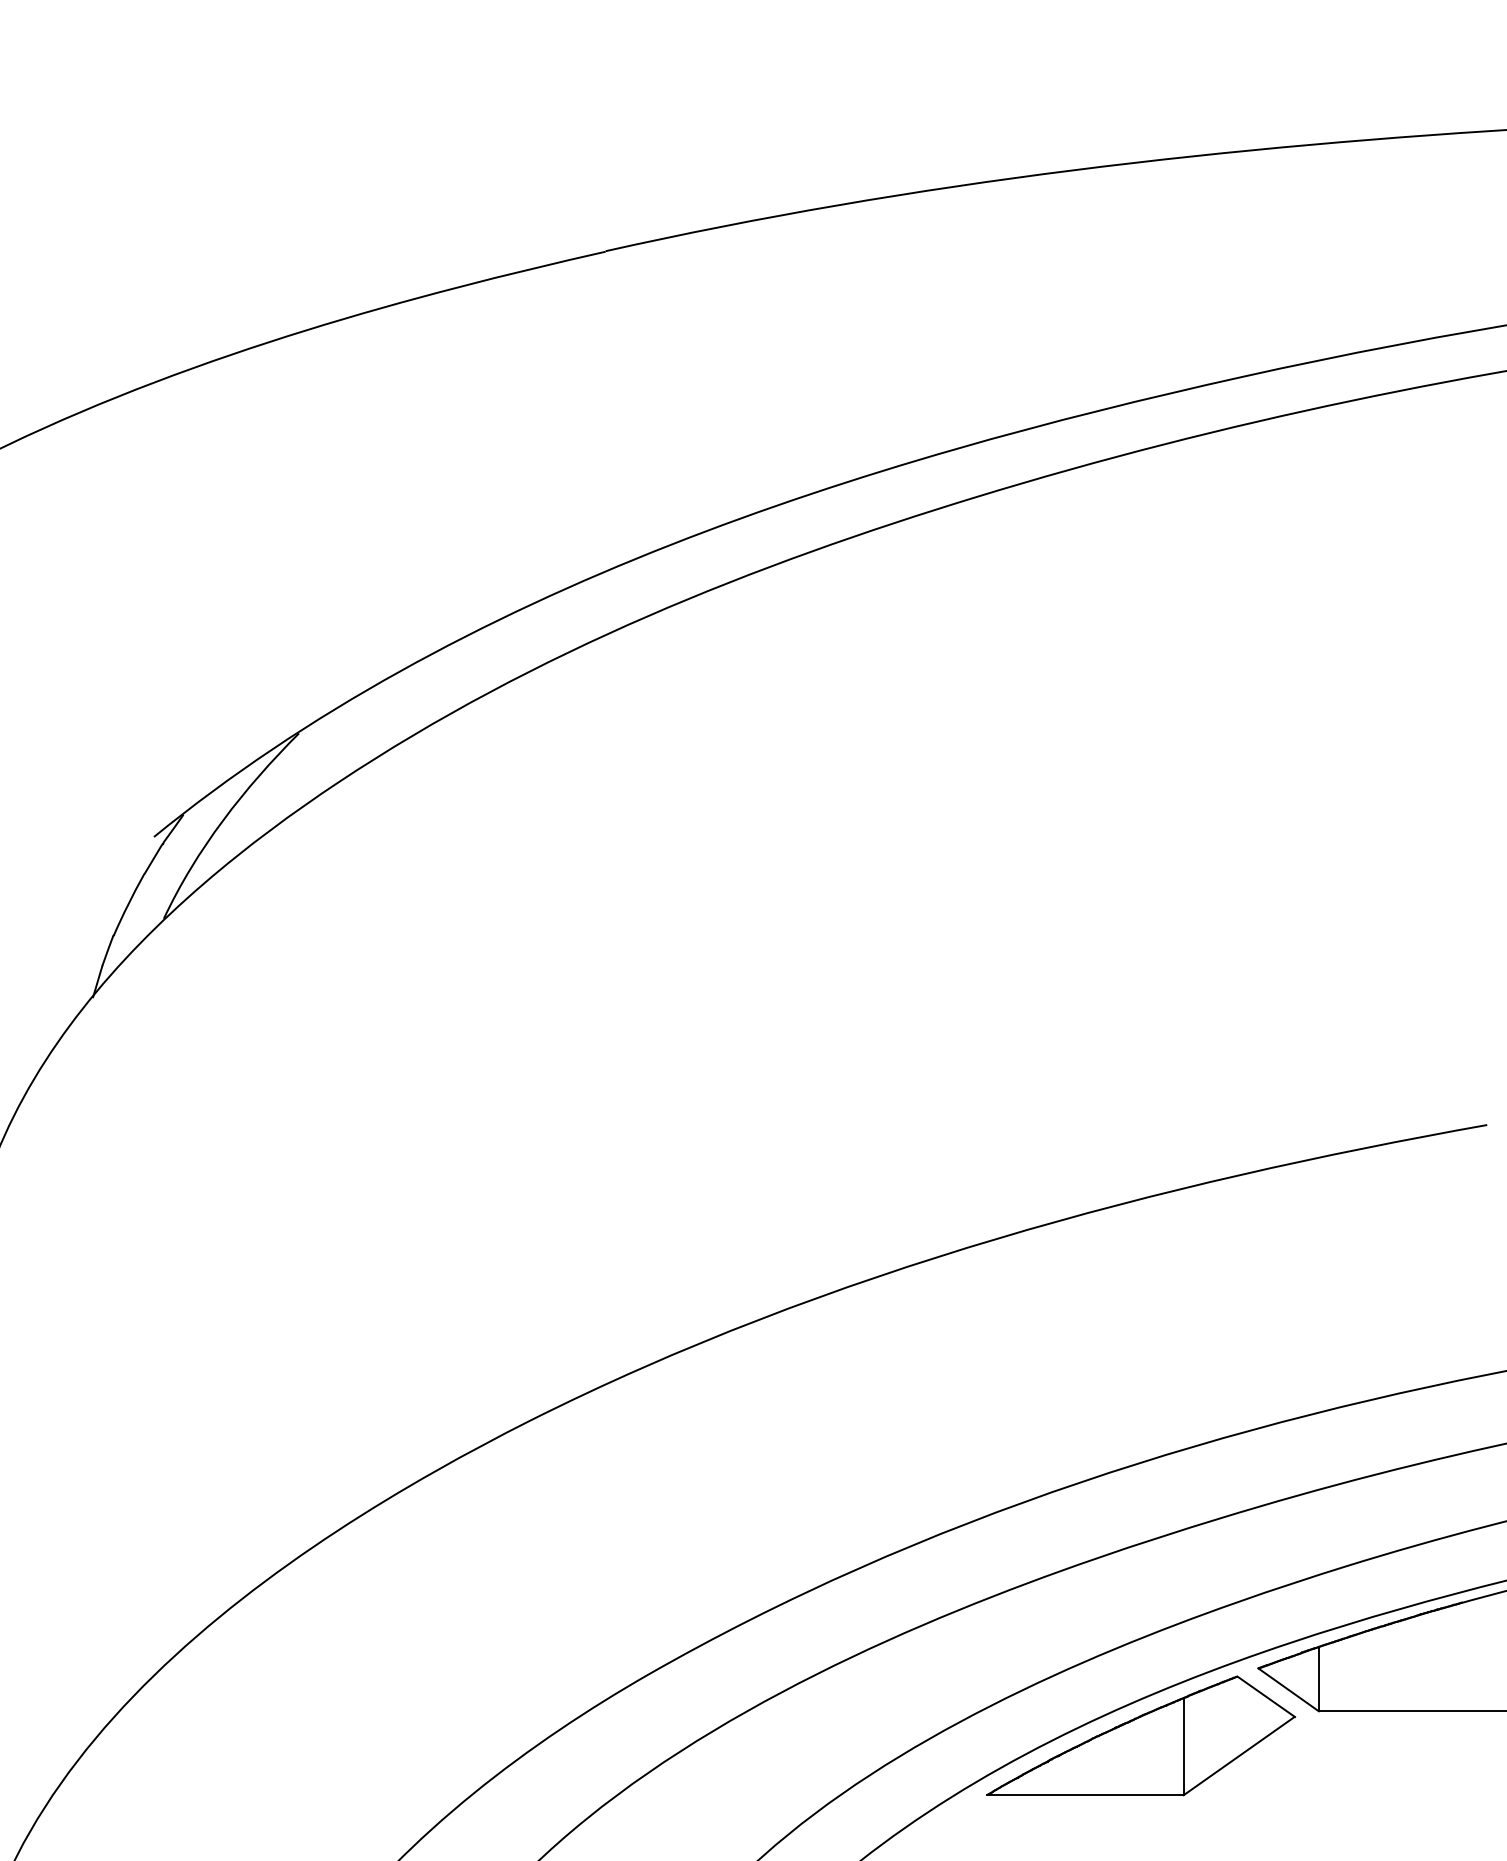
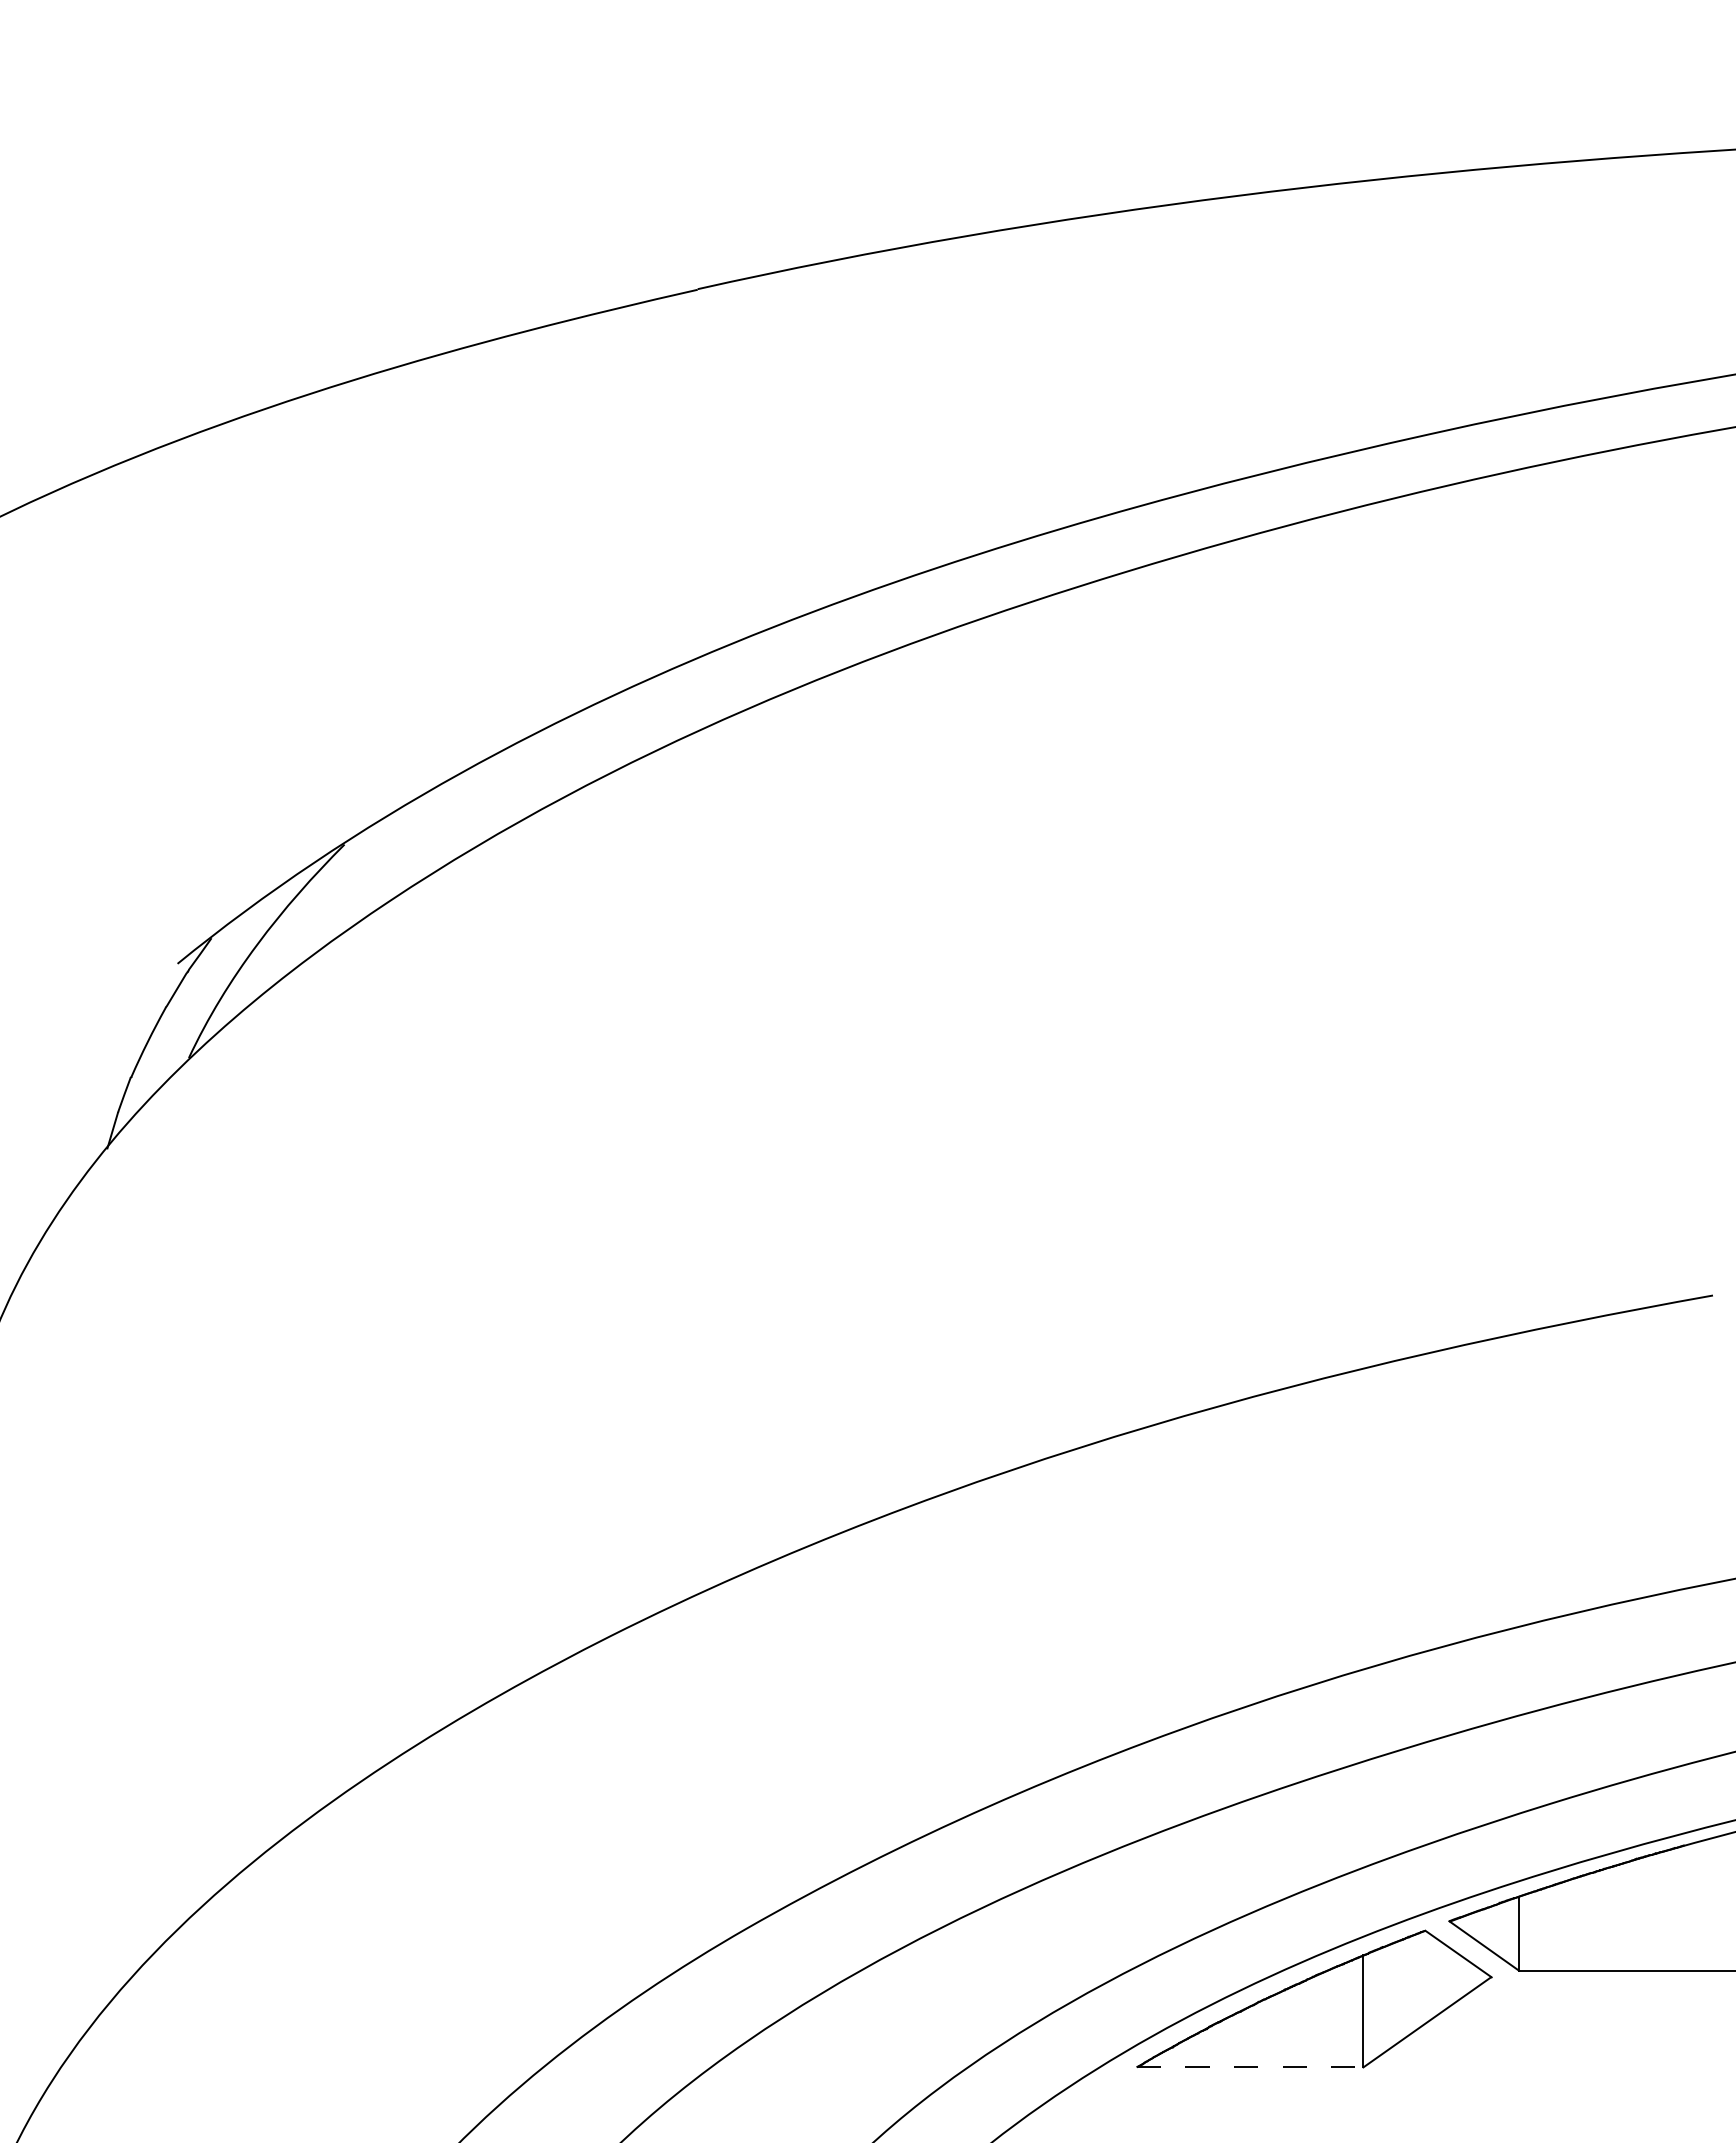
line: (1085, 1795) -> (1250, 2067), solid -> dashed

